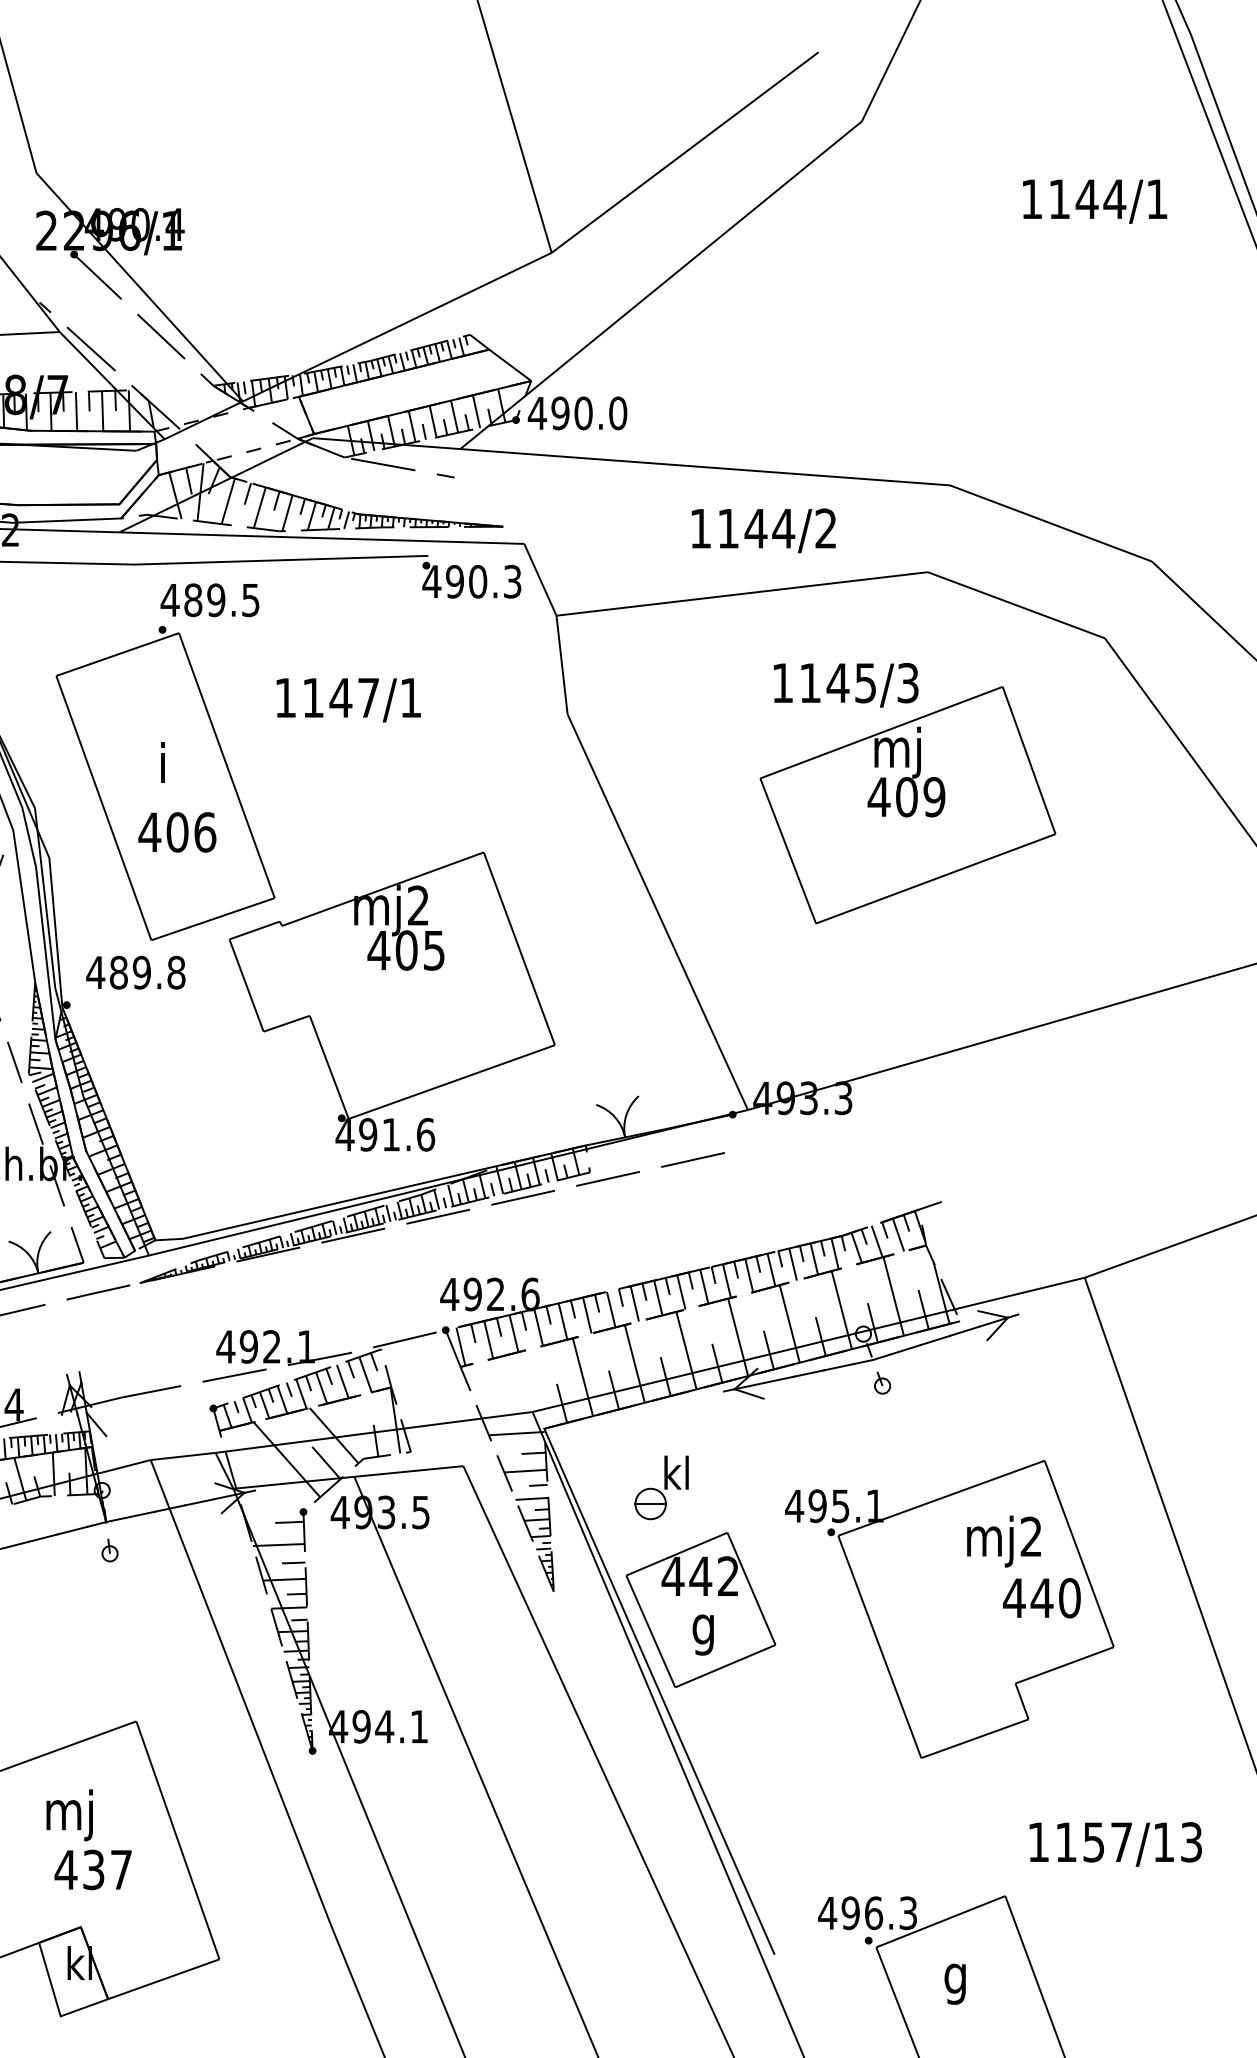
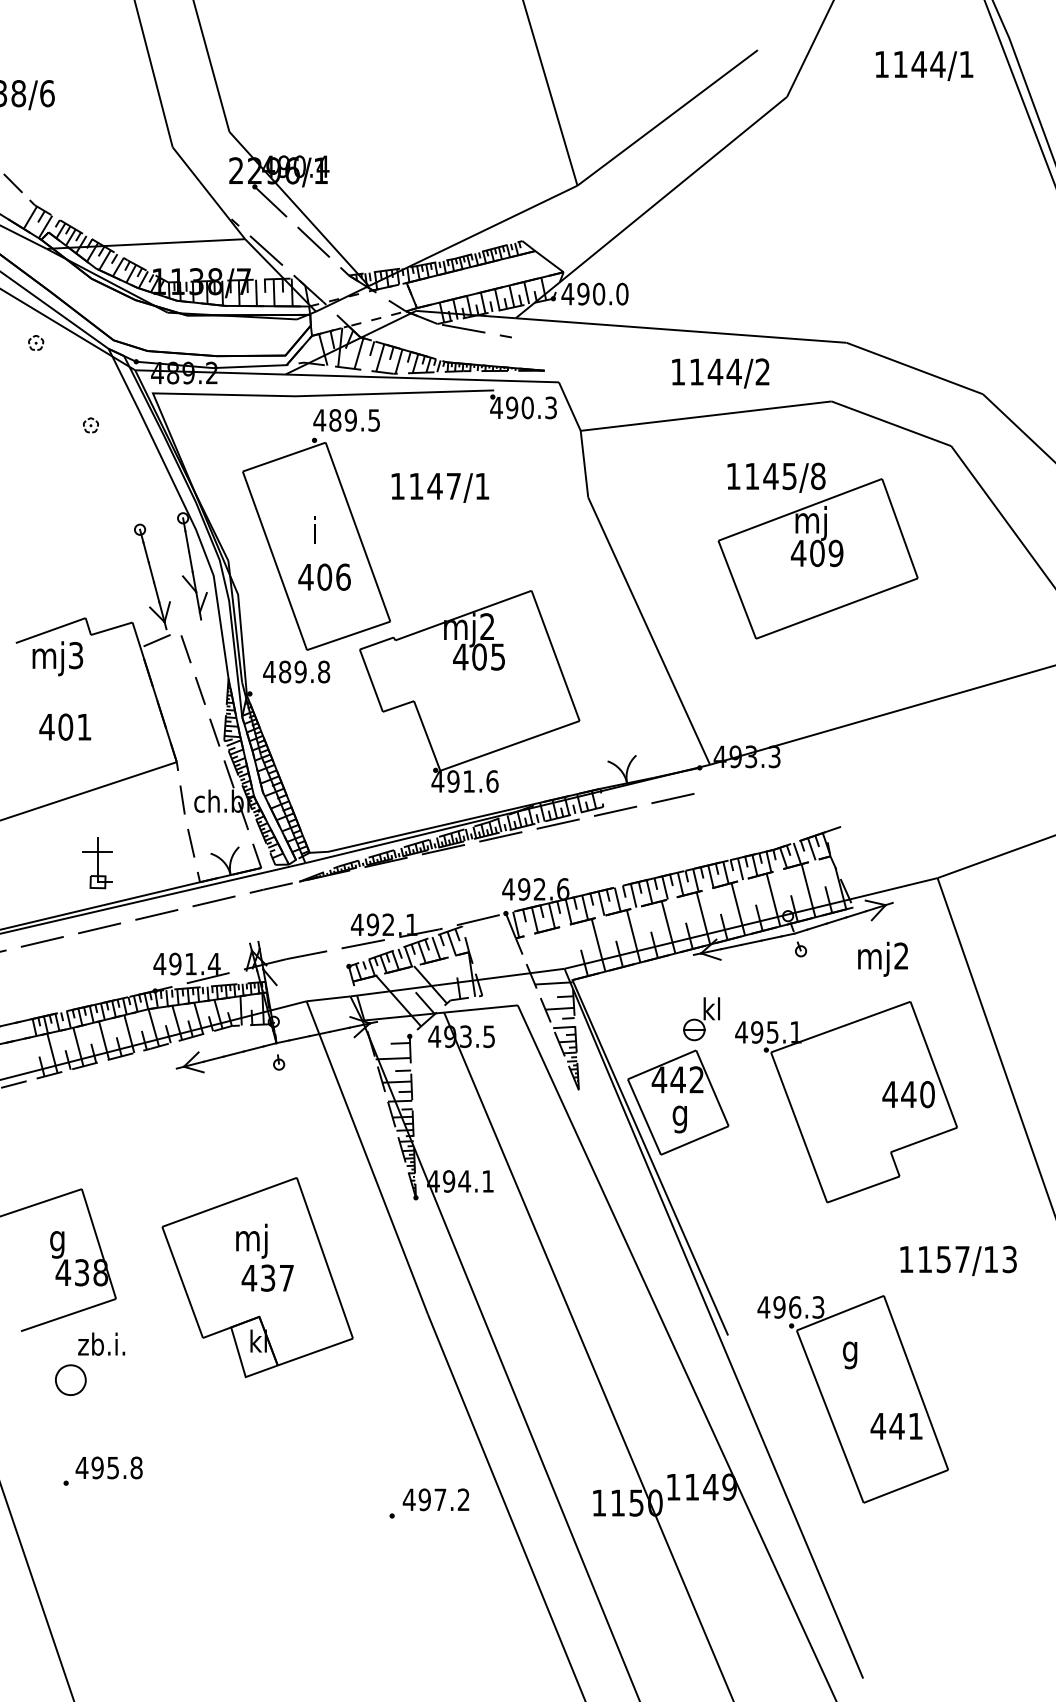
text: (1094, 202) -> (924, 66), moved
text: (908, 683) -> (818, 476), 1145/3 -> 1145/8
part: (661, 1488) -> (701, 1019), moved
text: (1003, 1540) -> (882, 958), moved

